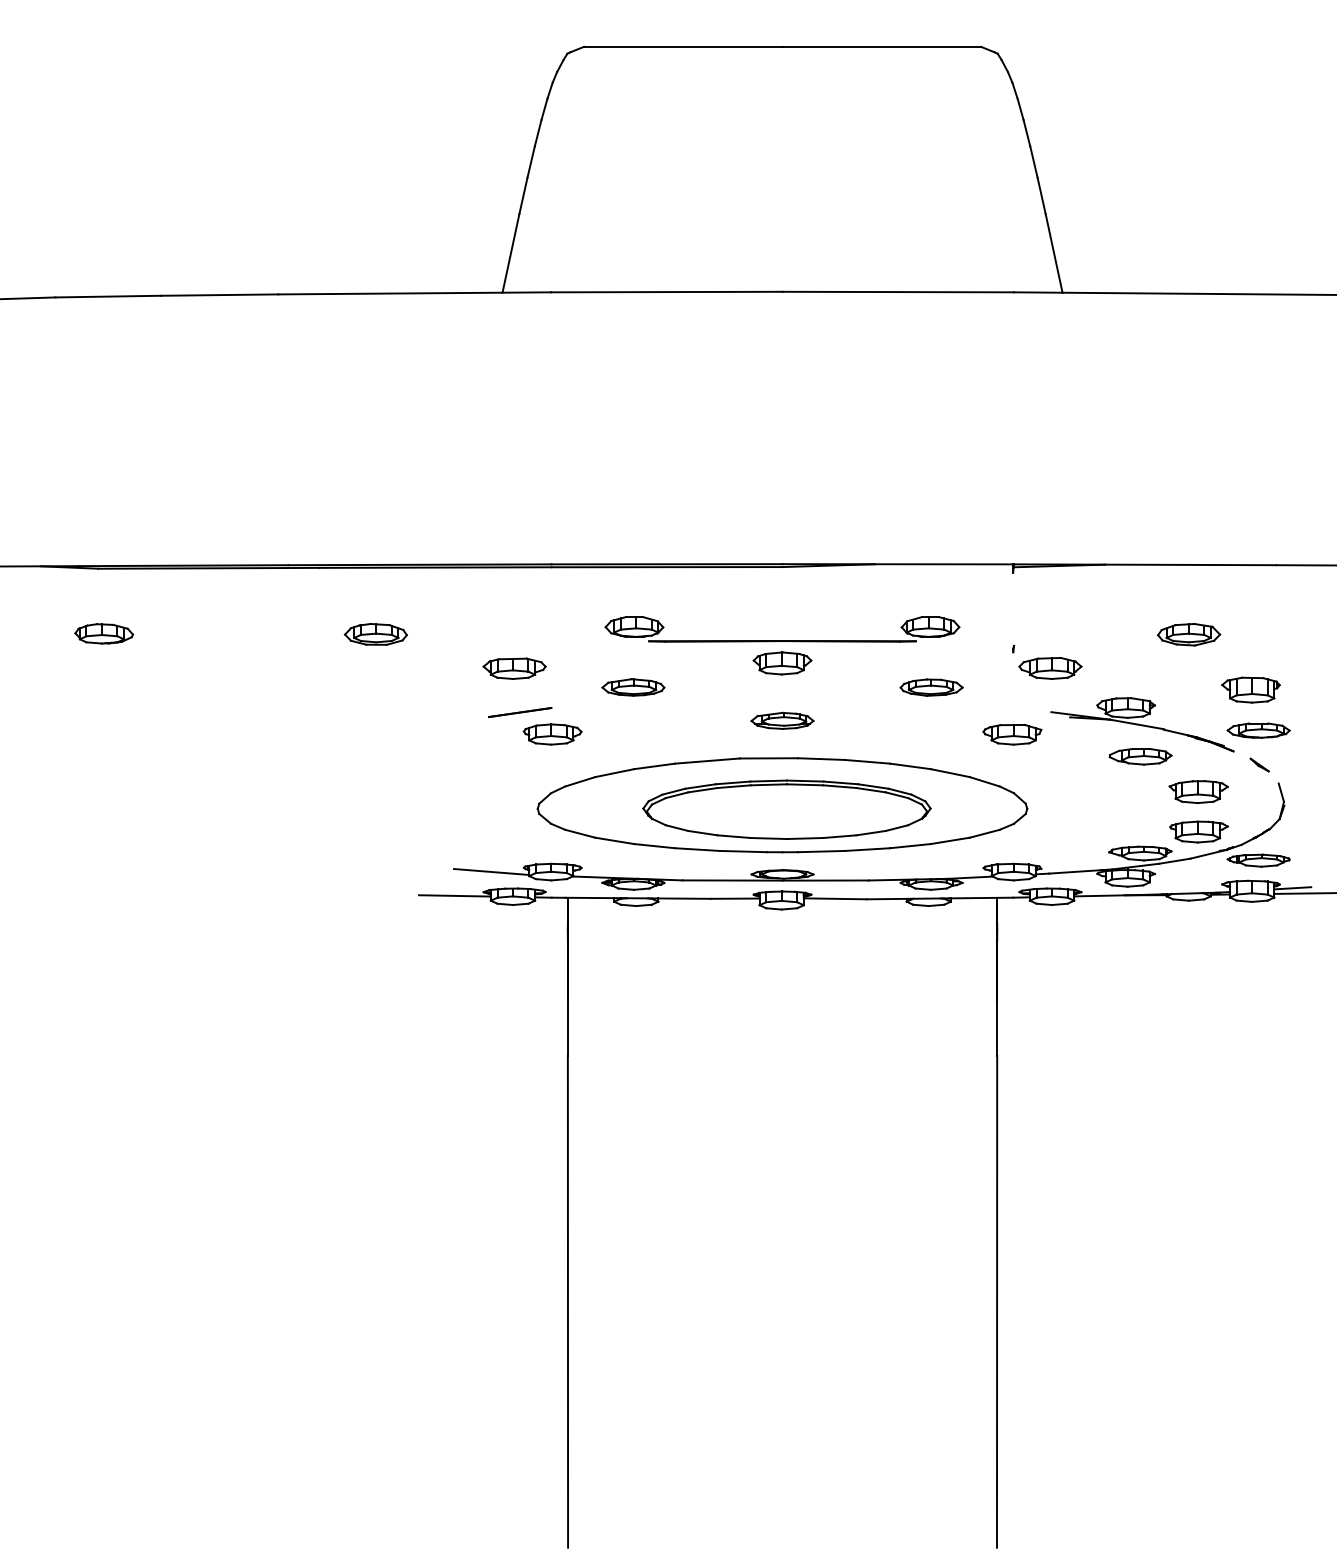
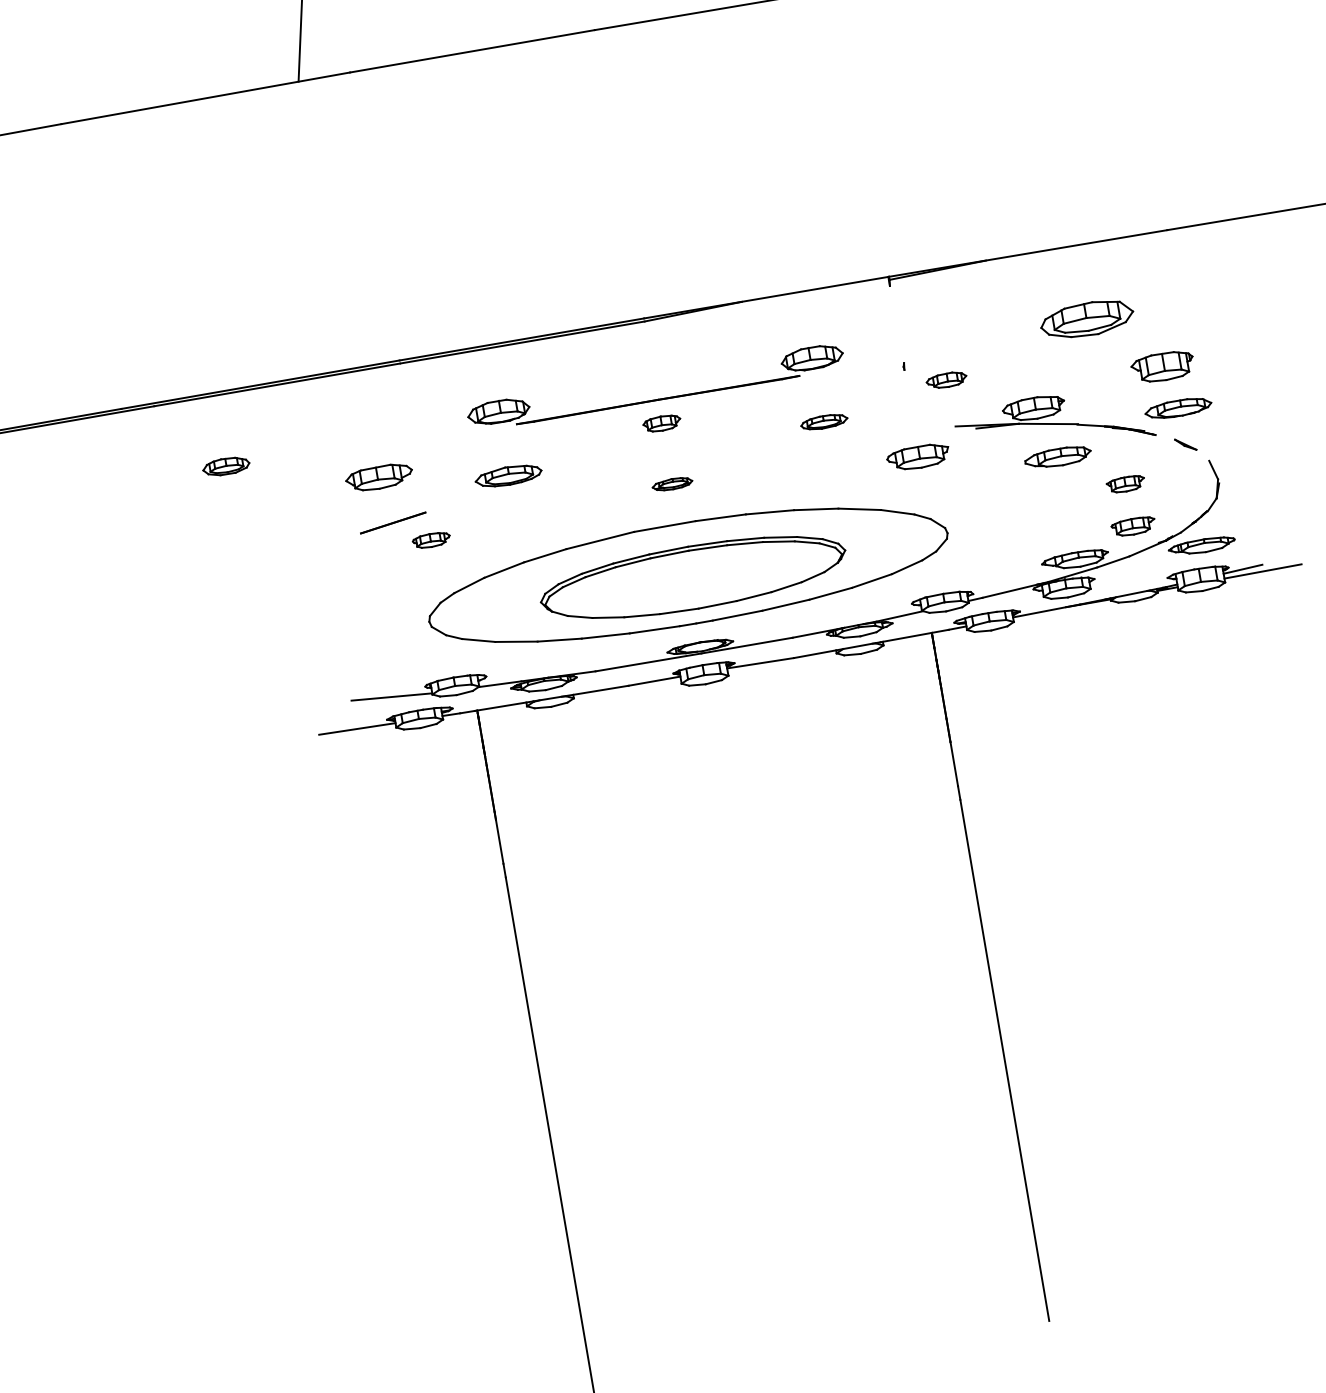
part: (375, 634) -> (225, 466), size x0.7
part: (1189, 634) -> (1087, 319), size x1.4
part: (782, 663) -> (662, 423), size x0.6
part: (1050, 668) -> (946, 380), size x0.6
part: (931, 687) -> (824, 422), size x0.7
part: (782, 720) -> (672, 483), size x0.6
part: (552, 734) -> (431, 540), size x0.6
part: (1198, 791) -> (1125, 483), size x0.6
part: (1198, 831) -> (1132, 526), size x0.7

